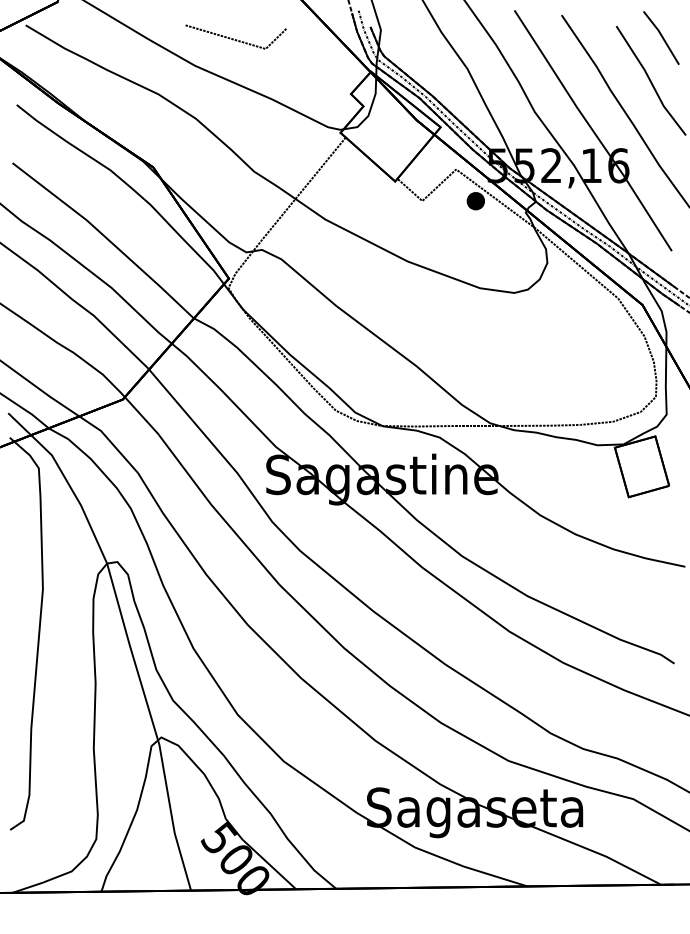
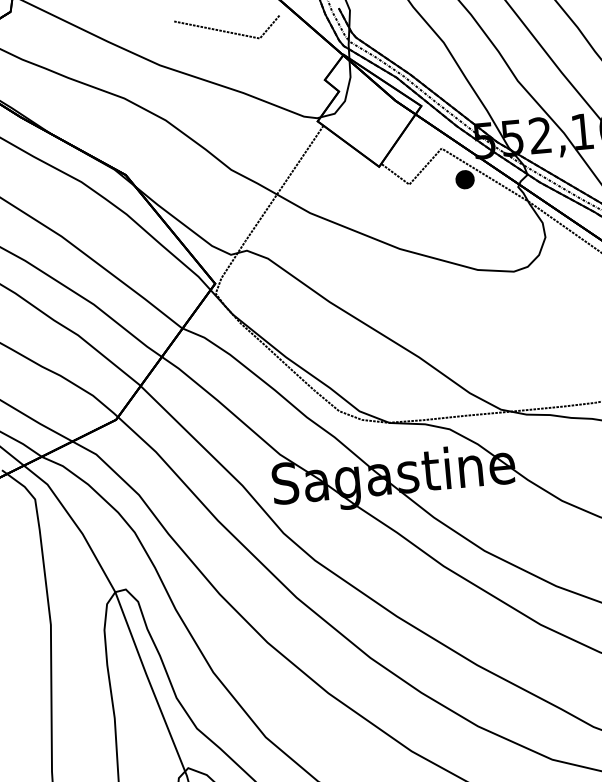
line: (233, 38) -> (225, 30), moved

